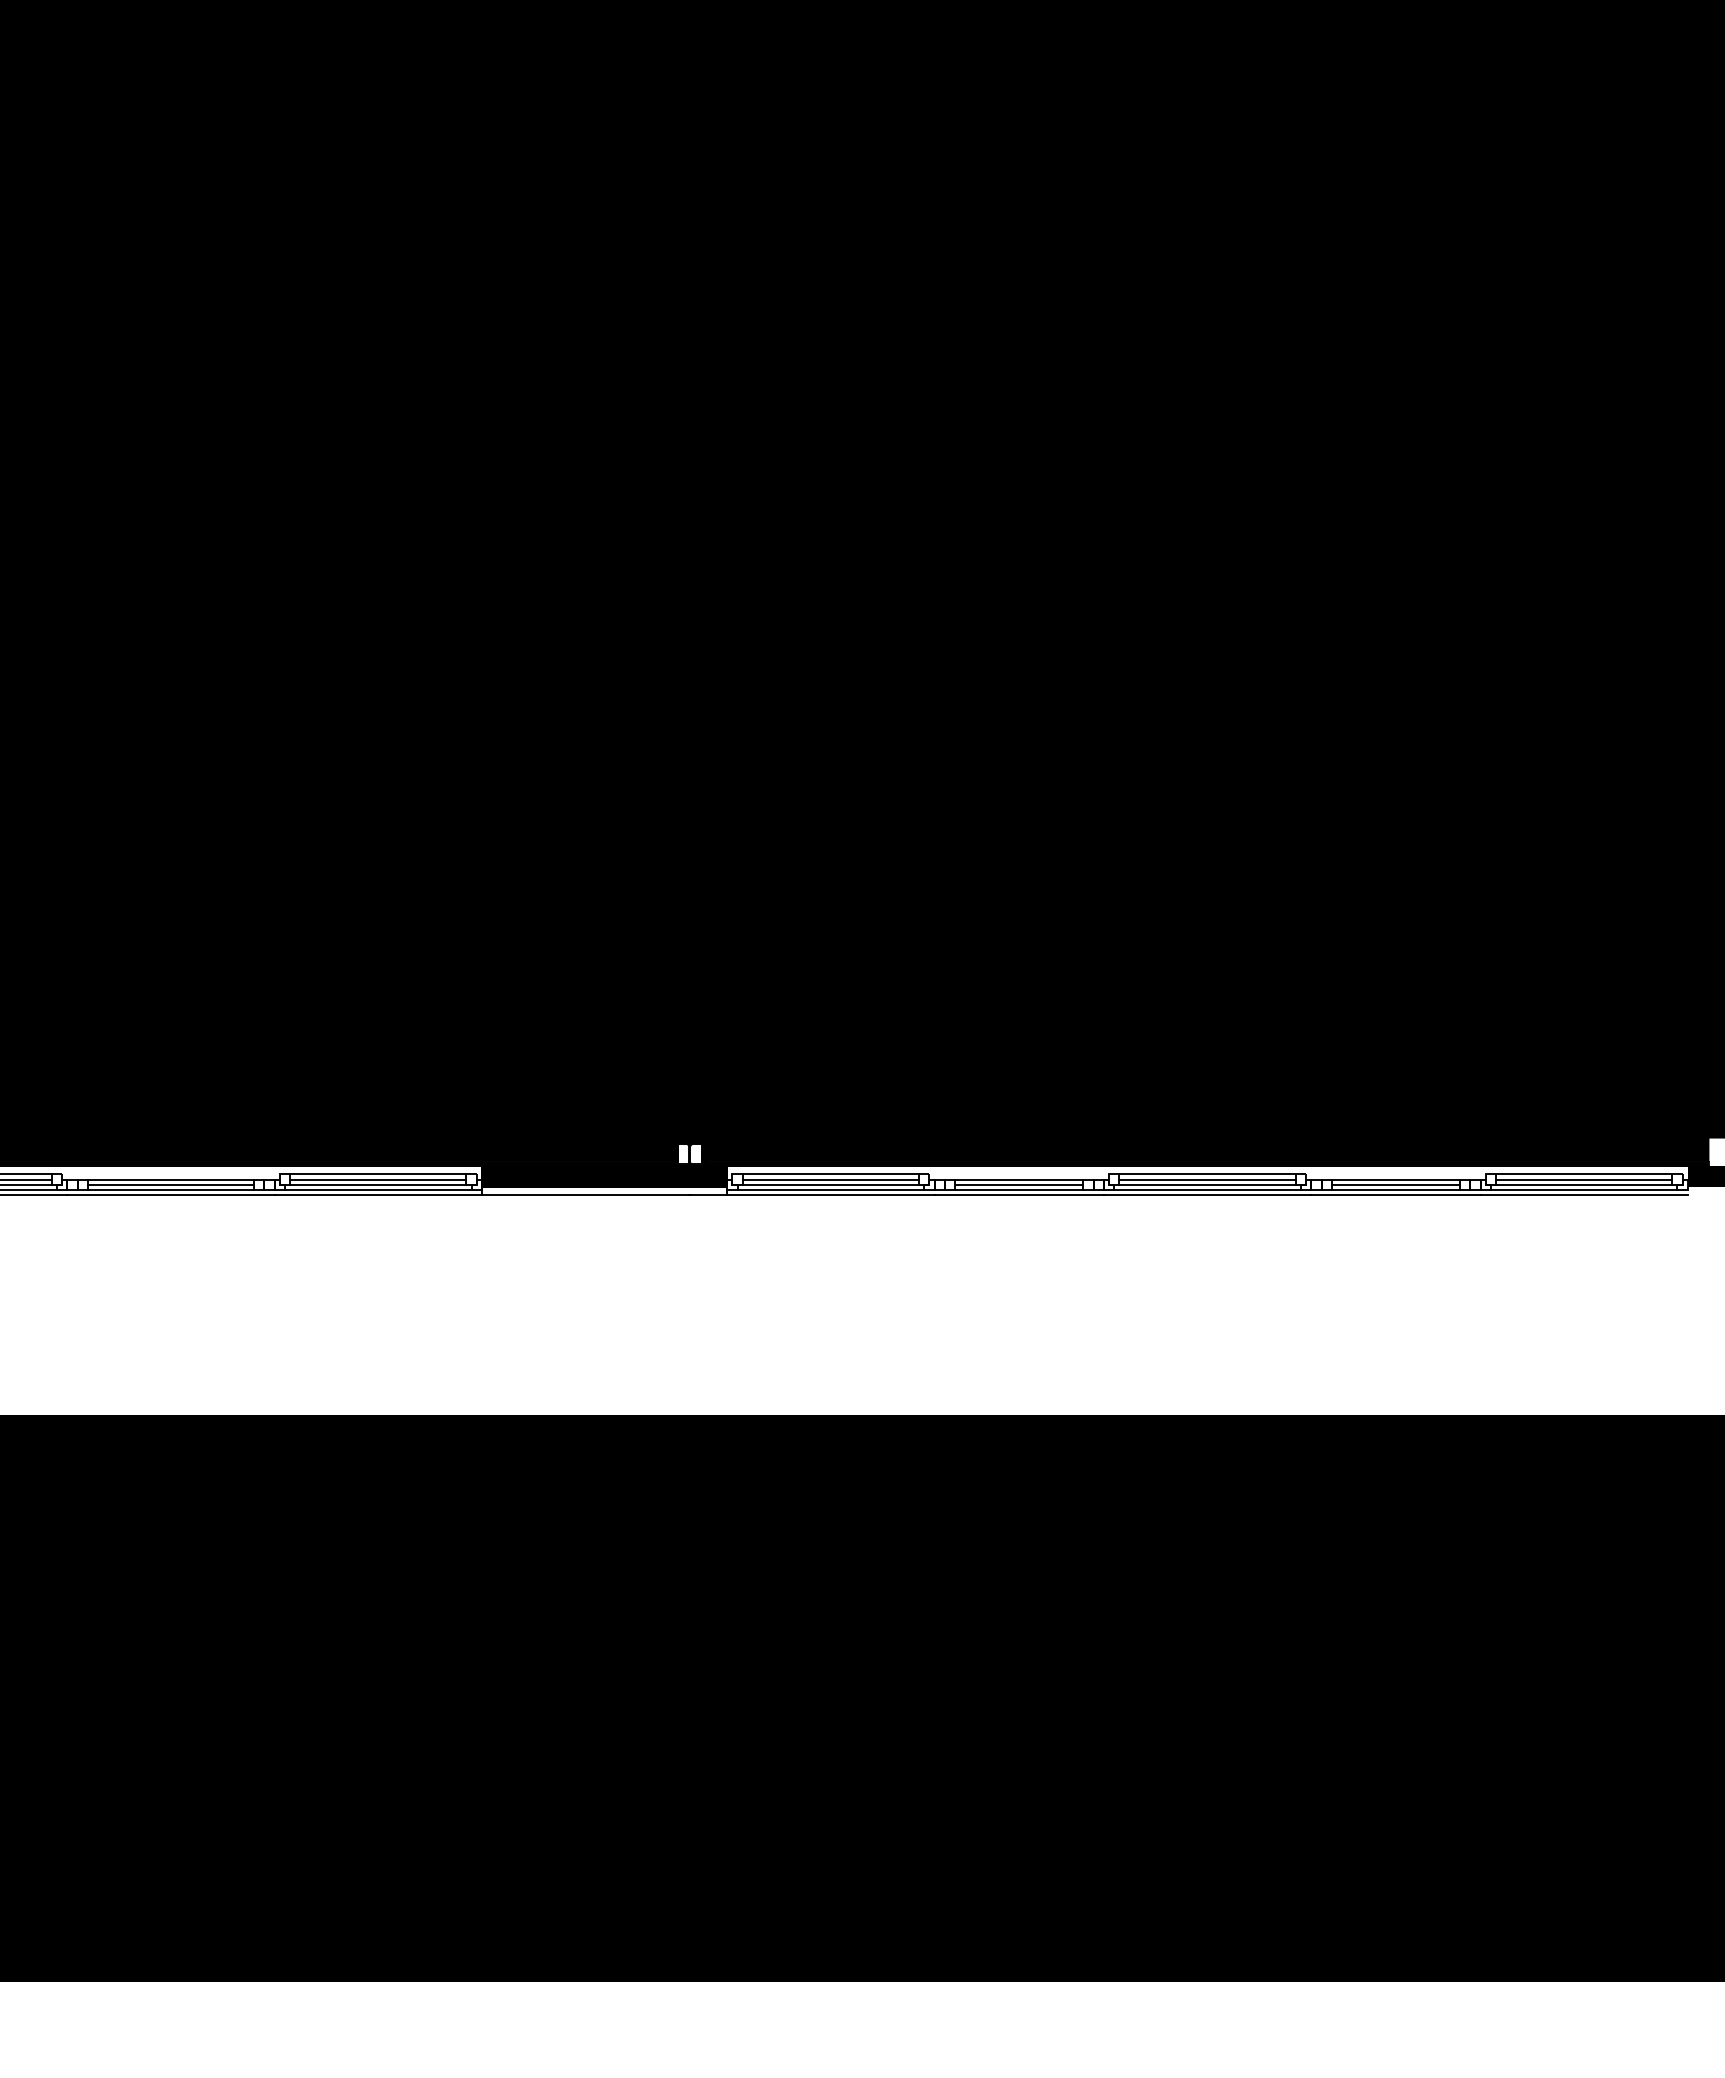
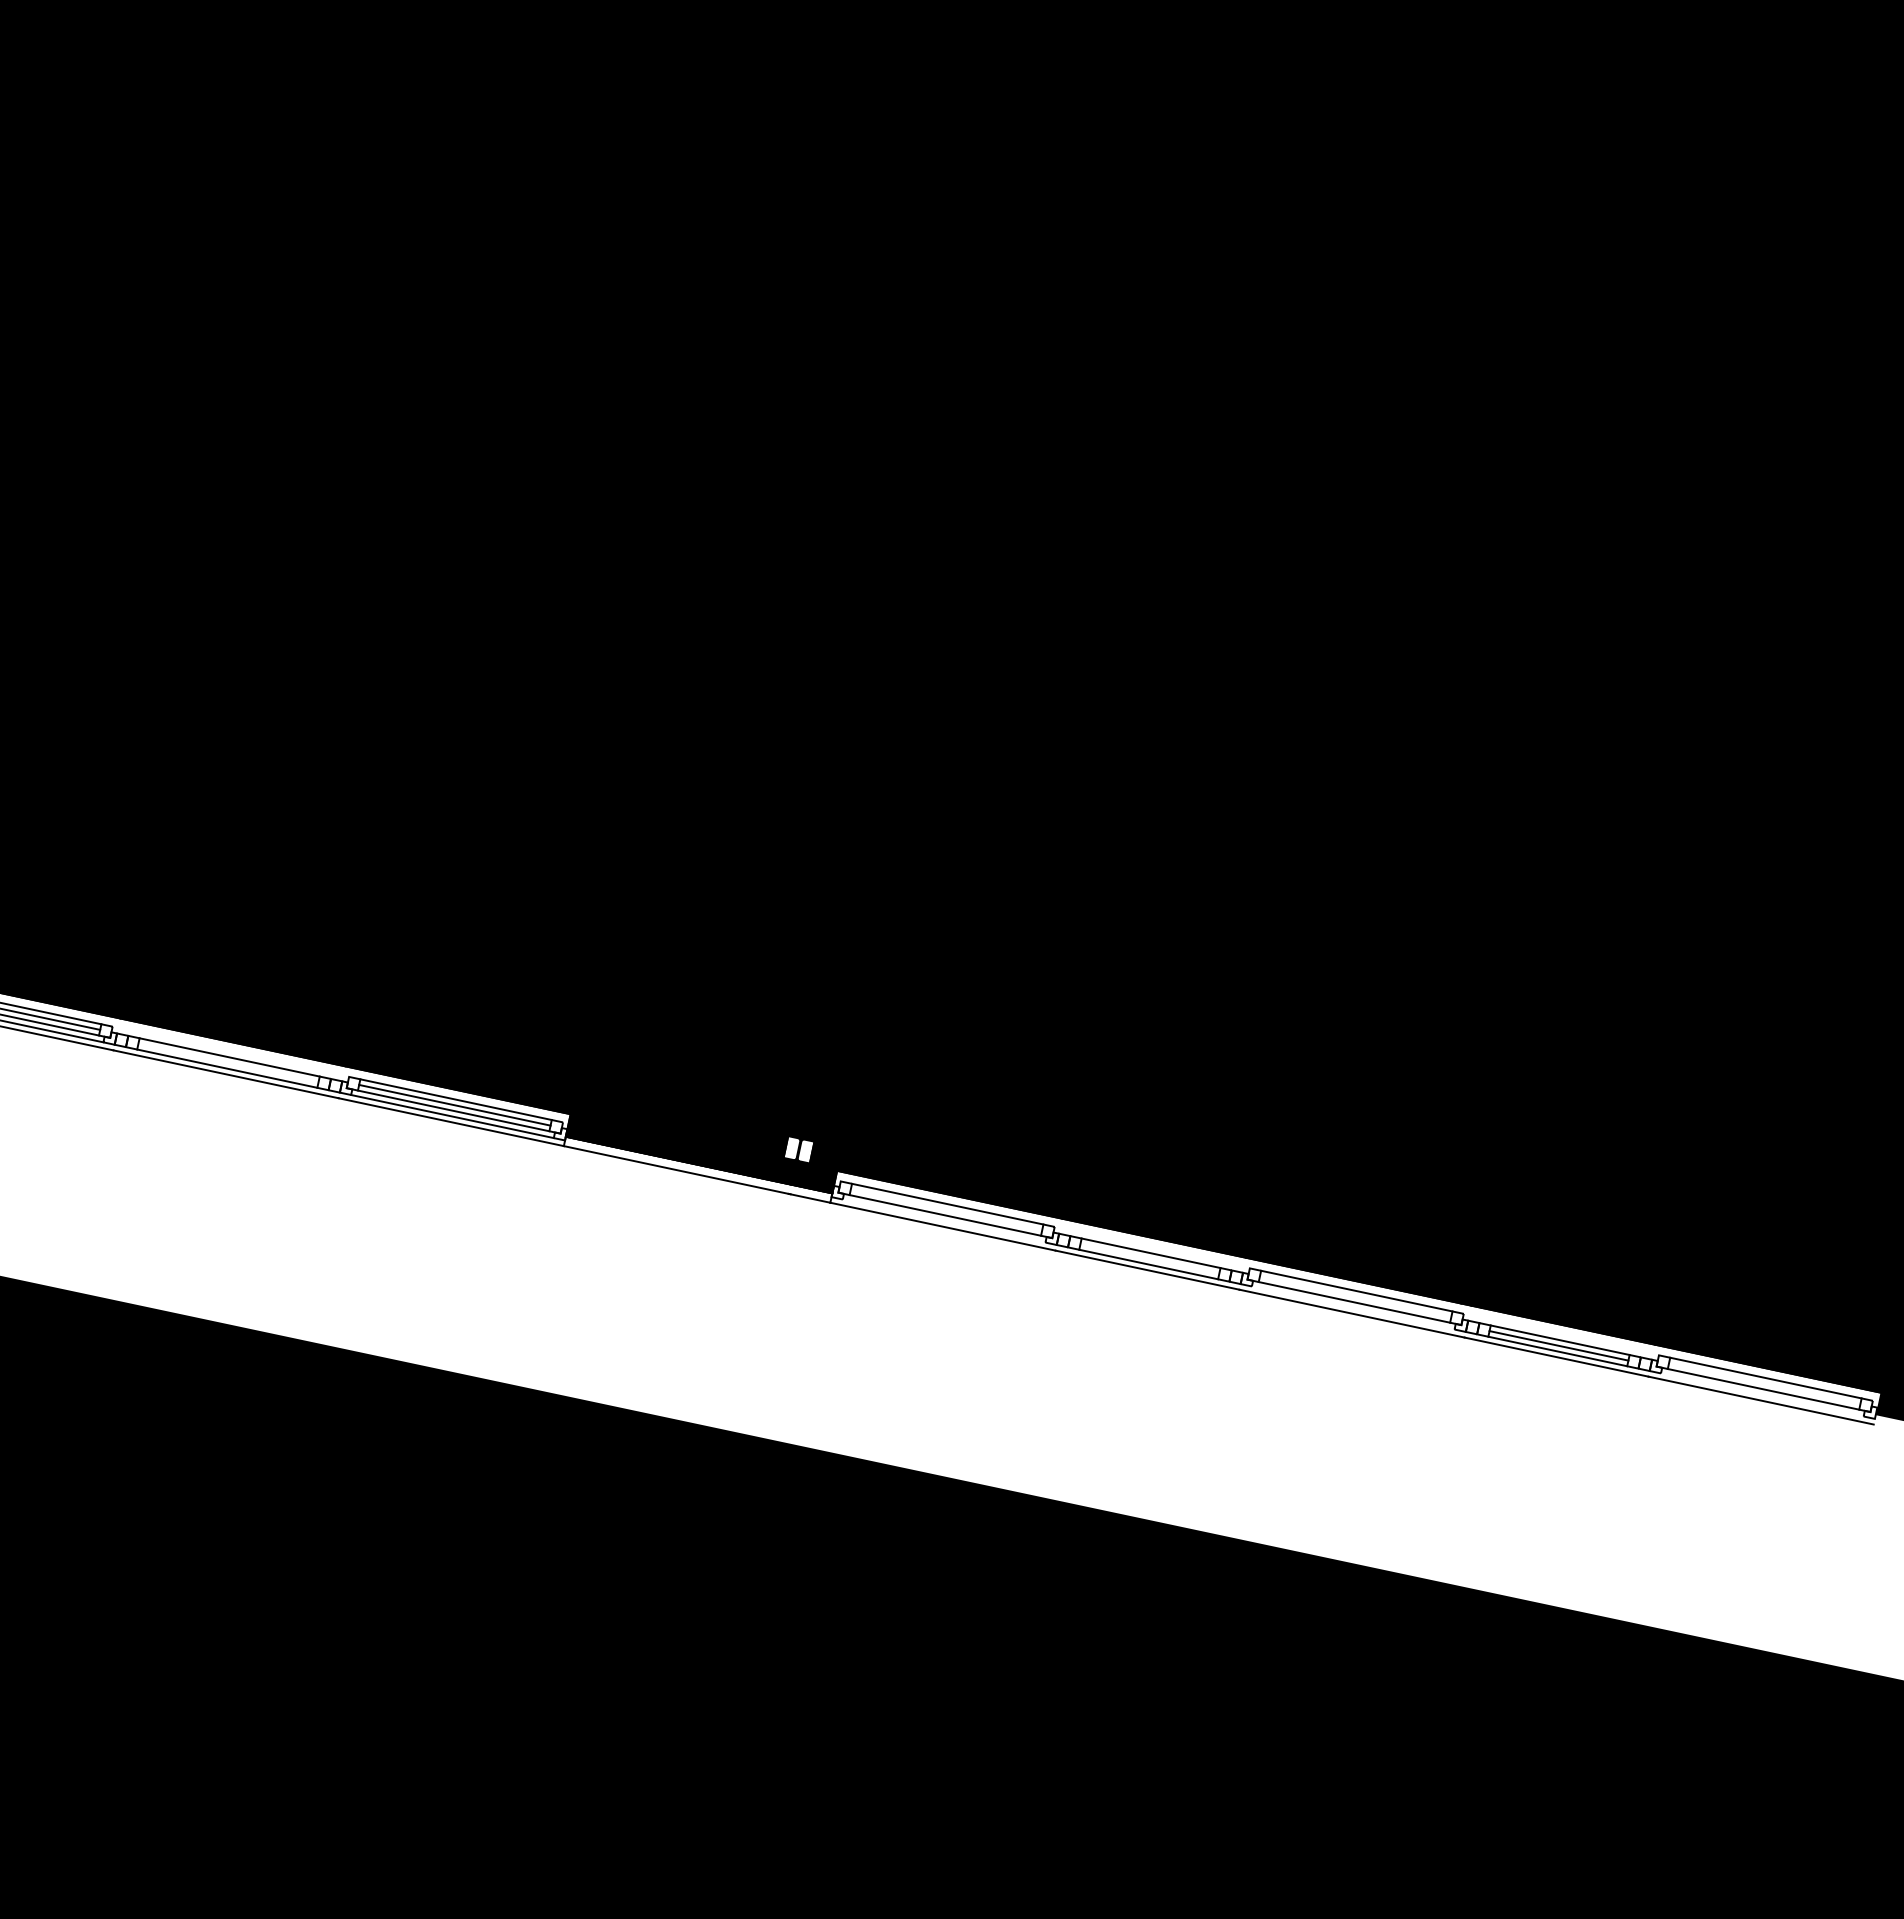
line: (830, 1179) -> (946, 1209), removed
line: (1207, 1179) -> (1355, 1296), removed
line: (1584, 1179) -> (1765, 1383), removed
line: (170, 1184) -> (228, 1062), removed
line: (1019, 1184) -> (1150, 1258), removed
line: (830, 1190) -> (943, 1221), removed
line: (1207, 1190) -> (1353, 1308), removed
line: (1583, 1190) -> (1761, 1395), removed

